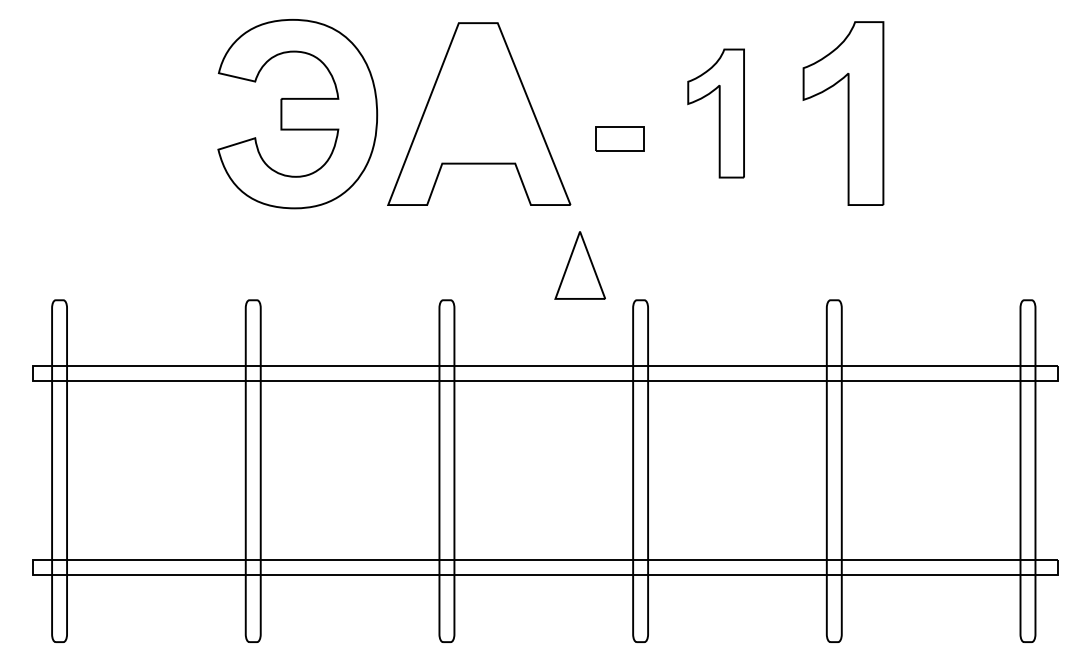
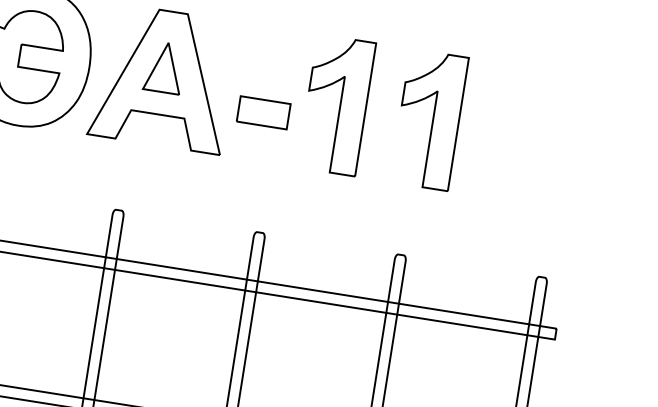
part: (715, 113) -> (336, 105), size x1.43
part: (620, 139) -> (263, 113), size x1.43
part: (579, 265) -> (164, 67), moved

